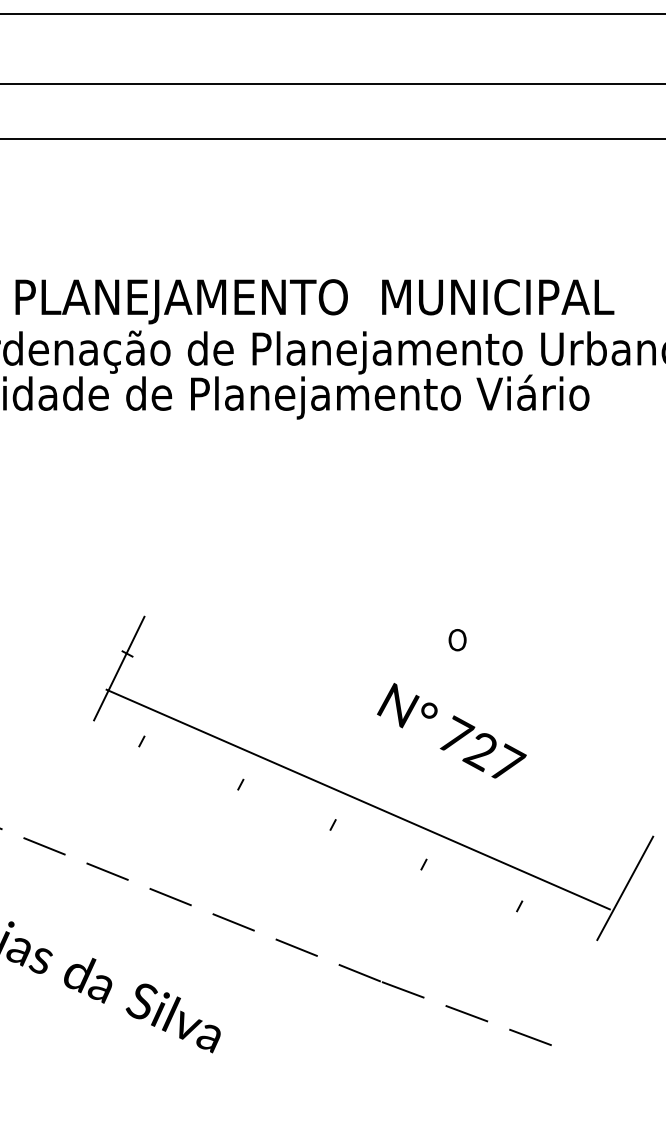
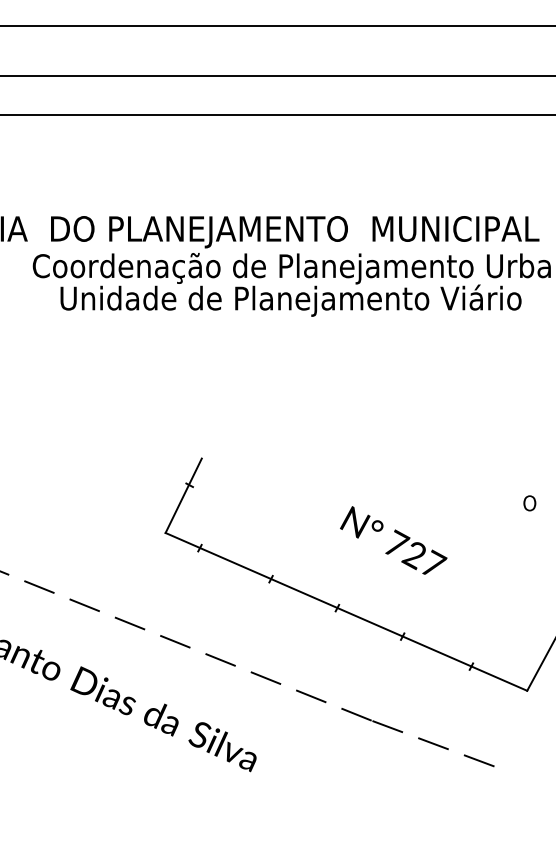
text: (457, 640) -> (529, 503), moved
text: (451, 730) -> (393, 540), moved
line: (358, 799) -> (346, 611), moved

